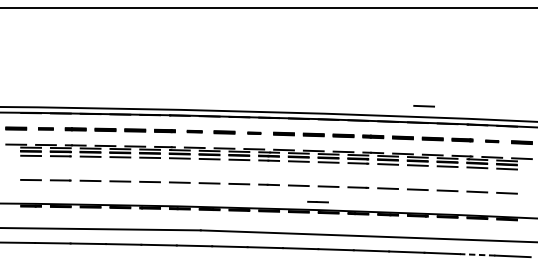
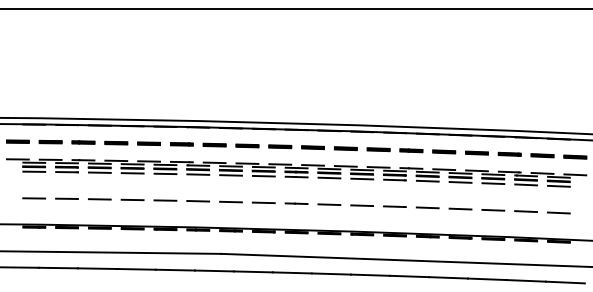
line: (424, 105) -> (467, 116), removed
part: (45, 128) -> (50, 141), size x1.43
part: (194, 131) -> (214, 144), size x1.43
part: (254, 132) -> (280, 146), size x1.67
part: (492, 141) -> (542, 155), size x1.67
line: (317, 201) -> (350, 222), removed
line: (477, 254) -> (526, 280), dashed -> solid

